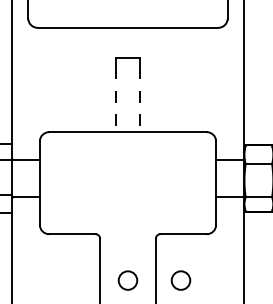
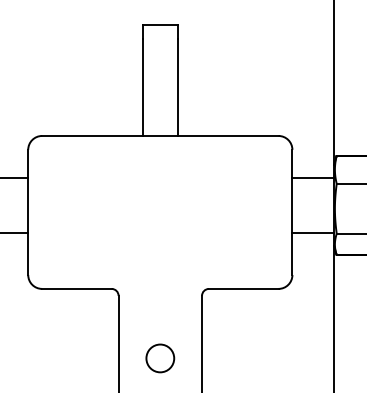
line: (116, 100) -> (143, 88), dashed -> solid
line: (139, 100) -> (177, 88), dashed -> solid
circle: (180, 280) -> (239, 358), removed

